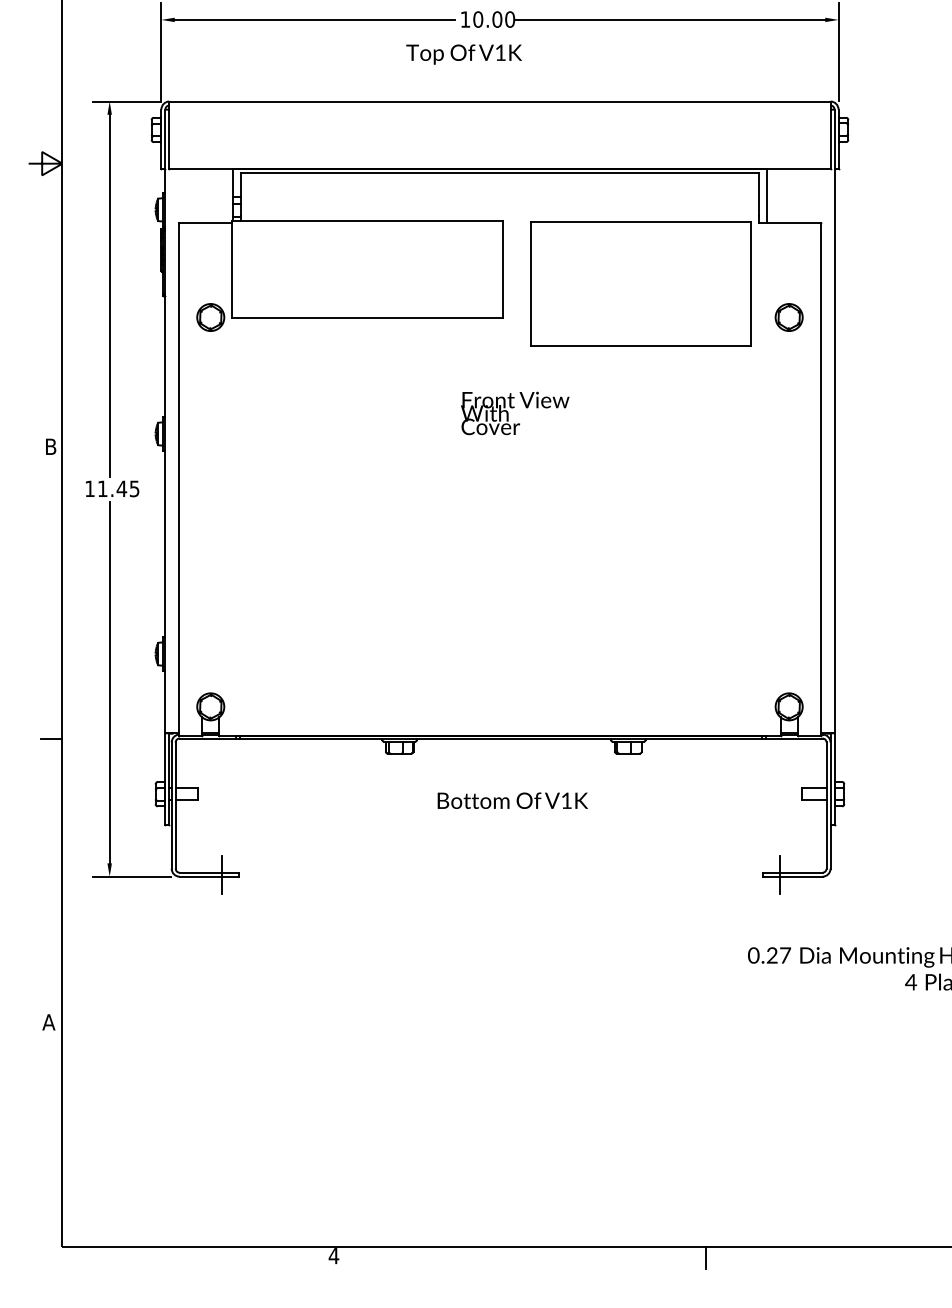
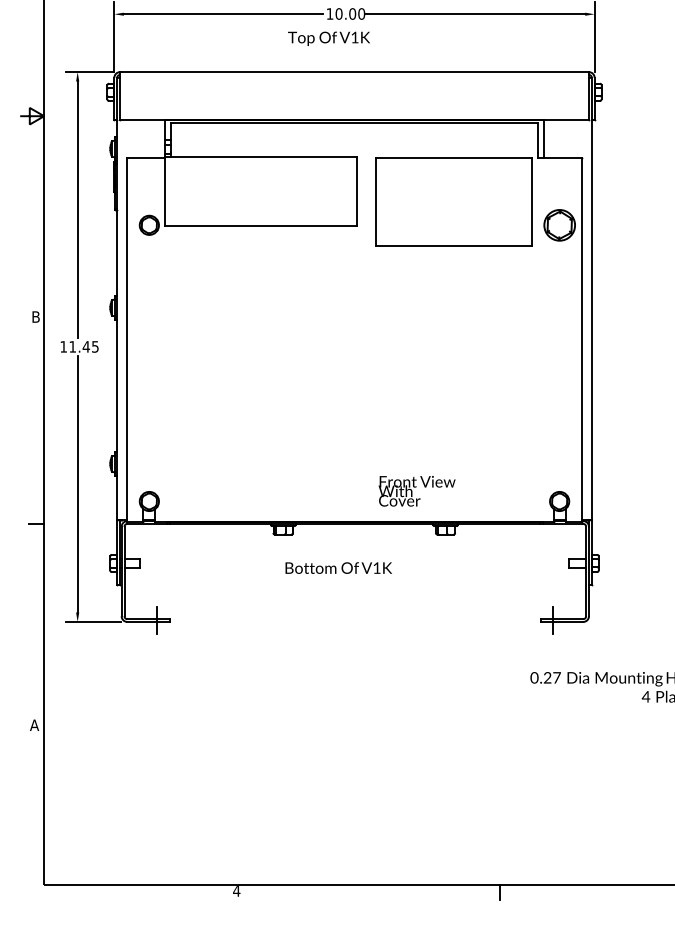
part: (788, 317) -> (559, 225), size x1.6
text: (515, 413) -> (417, 491), moved
text: (512, 800) -> (338, 567), moved

